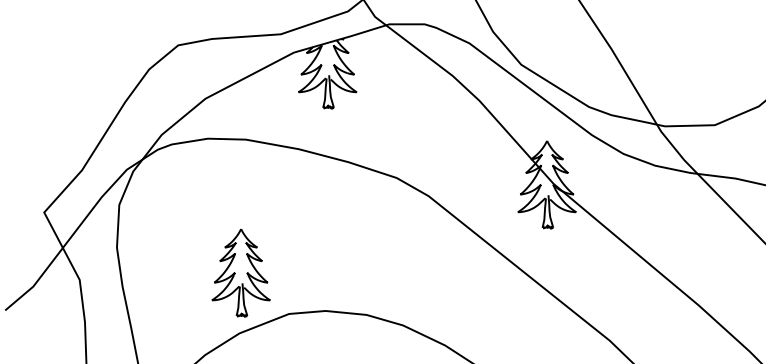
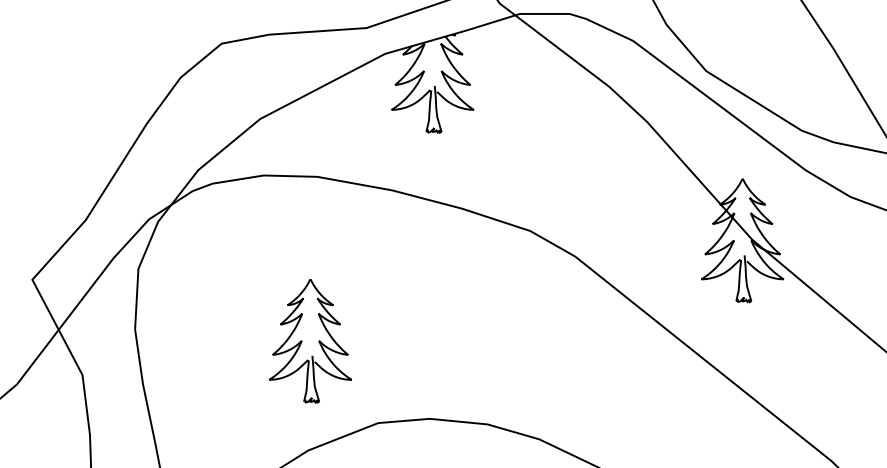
part: (240, 273) -> (309, 341), moved

